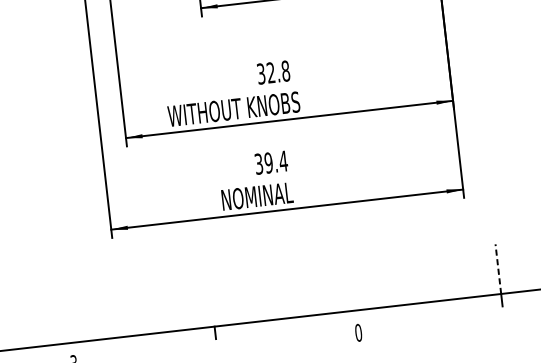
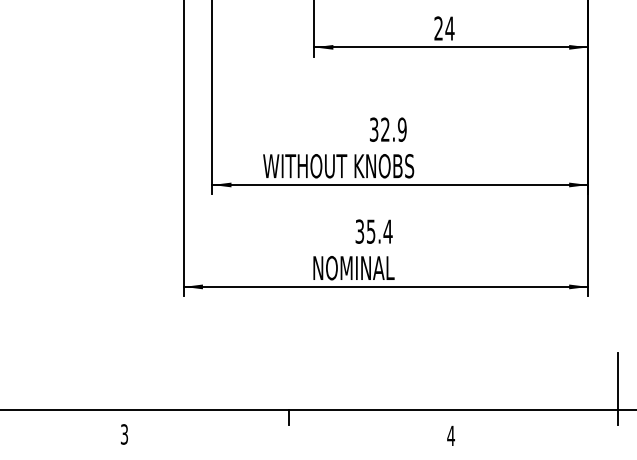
text: (285, 71) -> (401, 129), 32.8 -> 32.9
text: (268, 162) -> (370, 231), 39.4 -> 35.4
line: (498, 268) -> (617, 381), dashed -> solid
text: (358, 332) -> (450, 435), 0 -> 4

